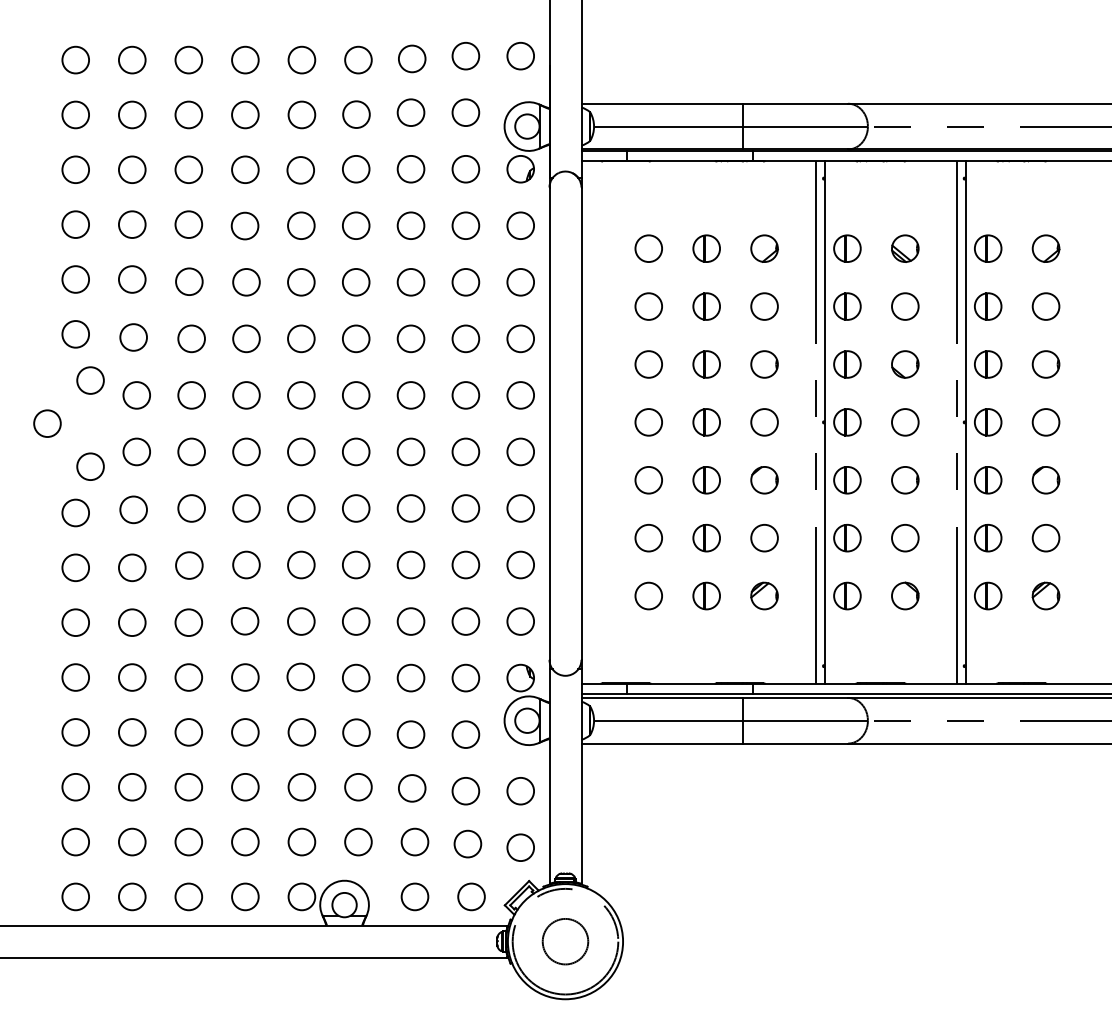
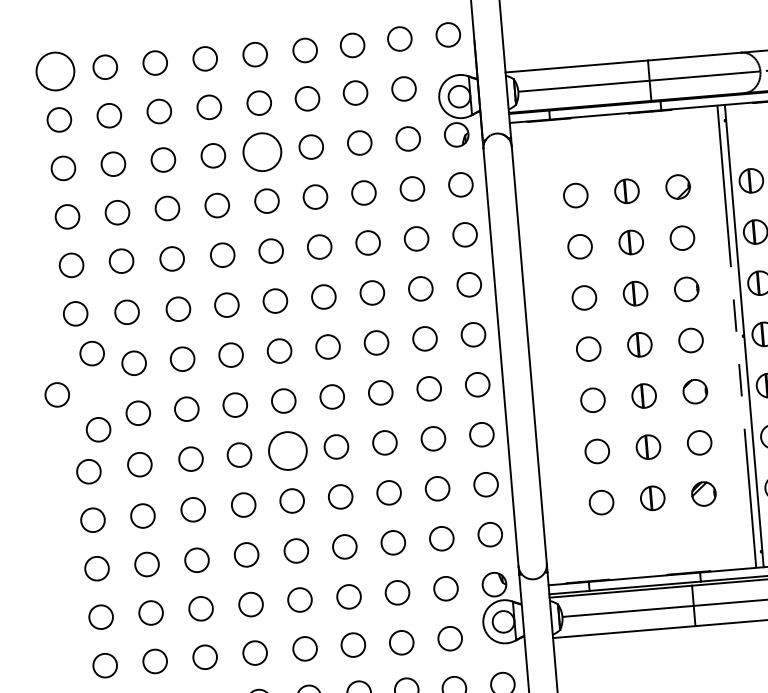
circle: (75, 59) -> (55, 70), size x1.6
circle: (300, 170) -> (262, 152), size x1.6
circle: (301, 508) -> (288, 451), size x1.6

